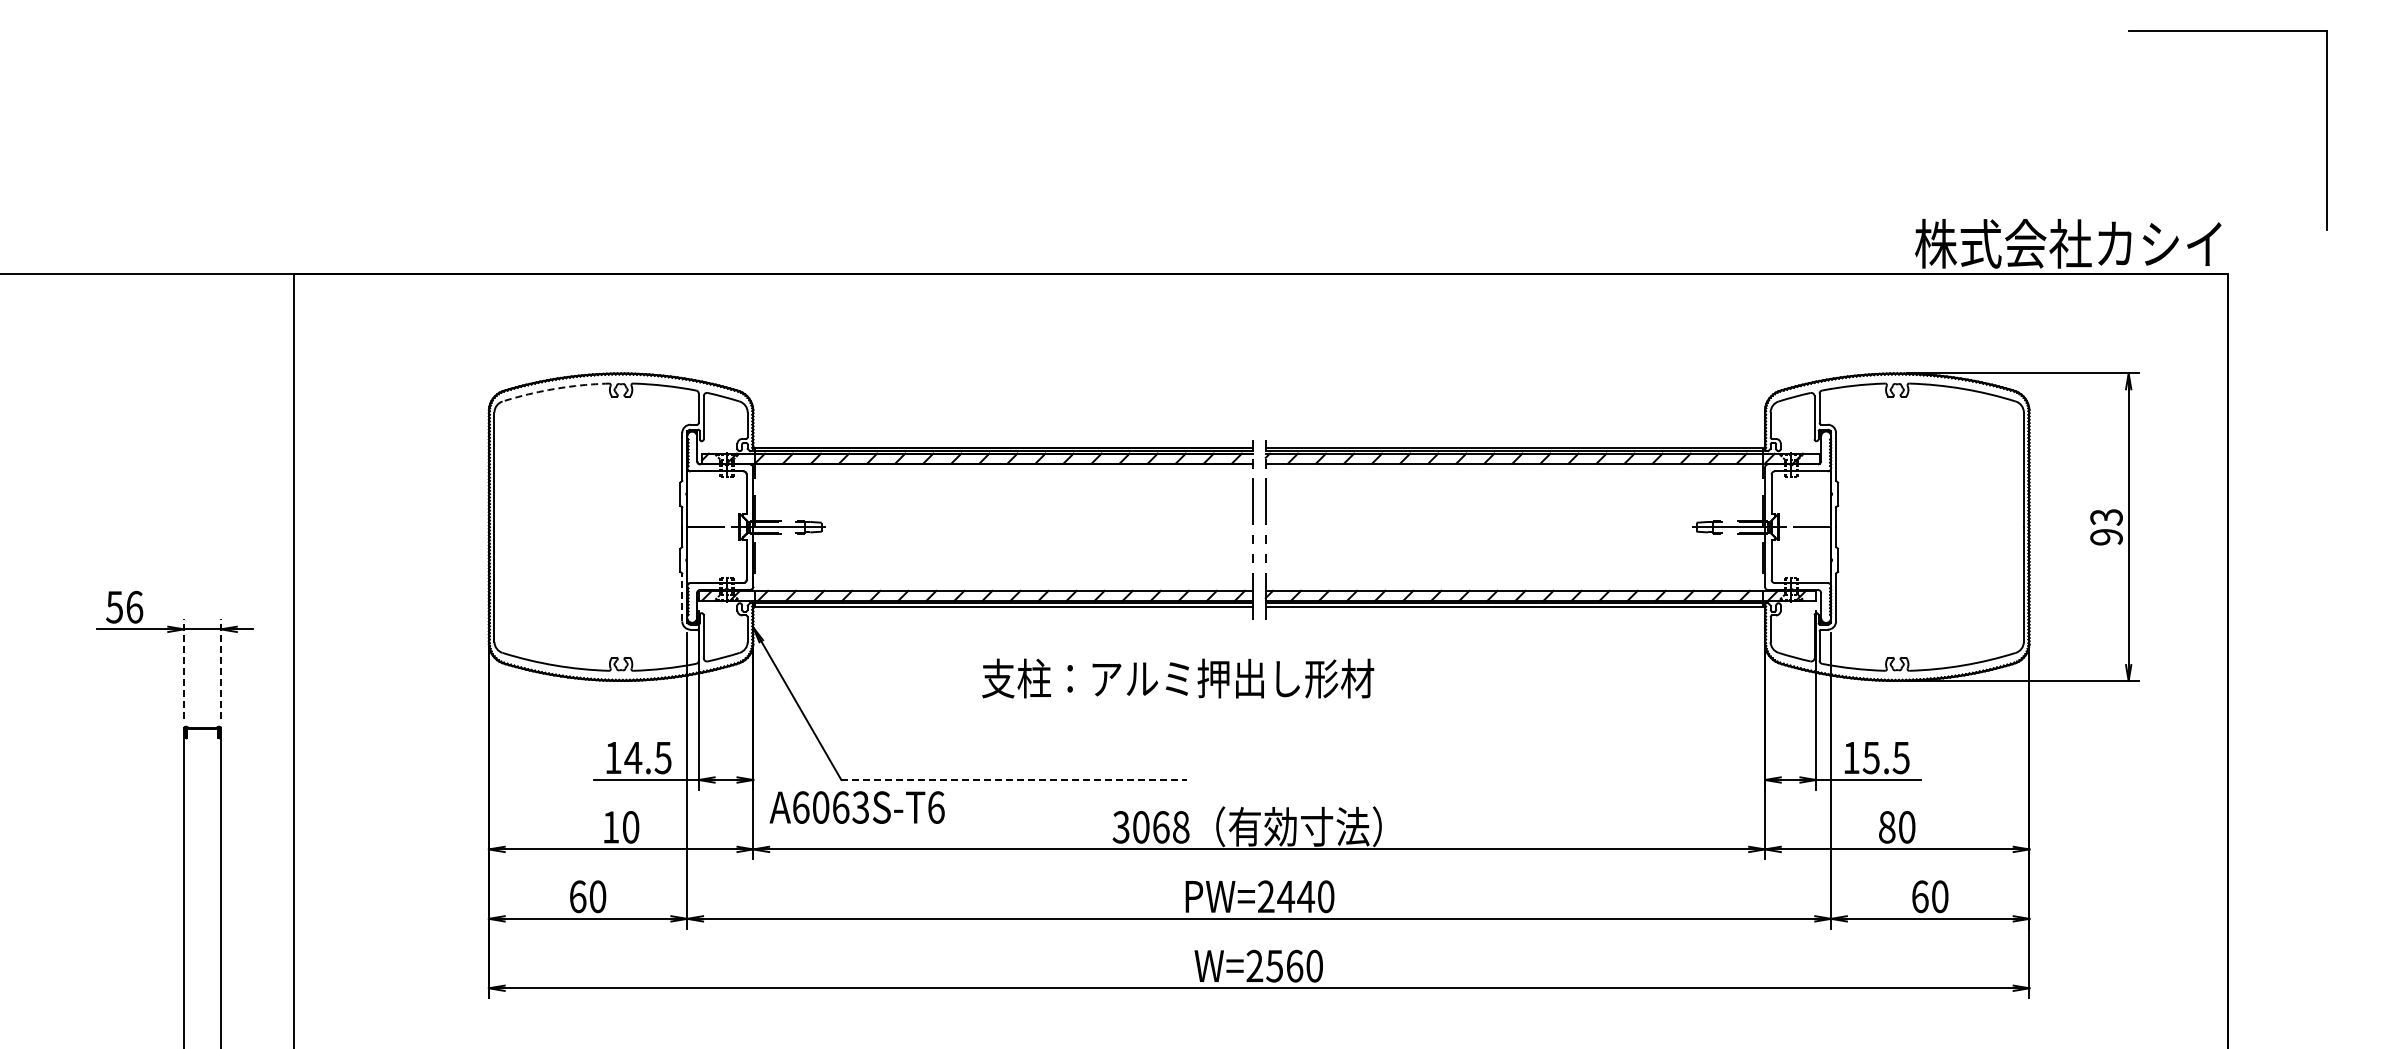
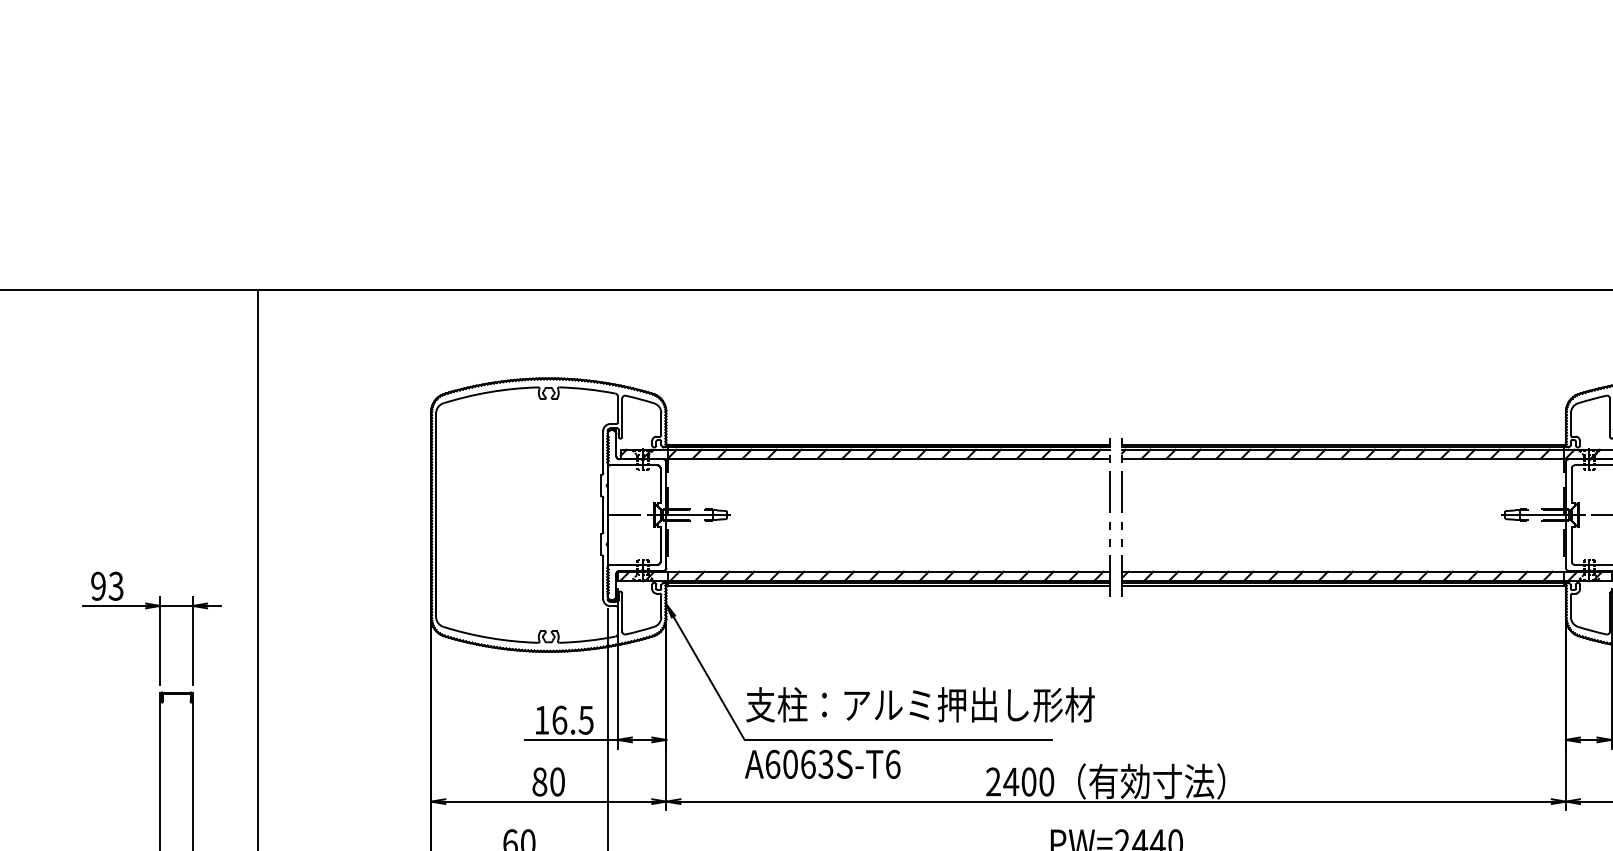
arc: (555, 388) -> (490, 391), dashed -> solid
line: (682, 597) -> (603, 577), dashed -> solid
text: (124, 606) -> (107, 585), 56 -> 93
line: (184, 669) -> (160, 641), dashed -> solid
line: (221, 669) -> (193, 641), dashed -> solid
text: (1178, 678) -> (920, 704), moved
text: (633, 757) -> (559, 719), 14.5 -> 16.5
line: (1013, 780) -> (897, 740), dashed -> solid
text: (856, 807) -> (822, 764), moved
text: (610, 827) -> (539, 782), 10 -> 80
text: (1150, 827) -> (1019, 782), 3068 -> 2400

